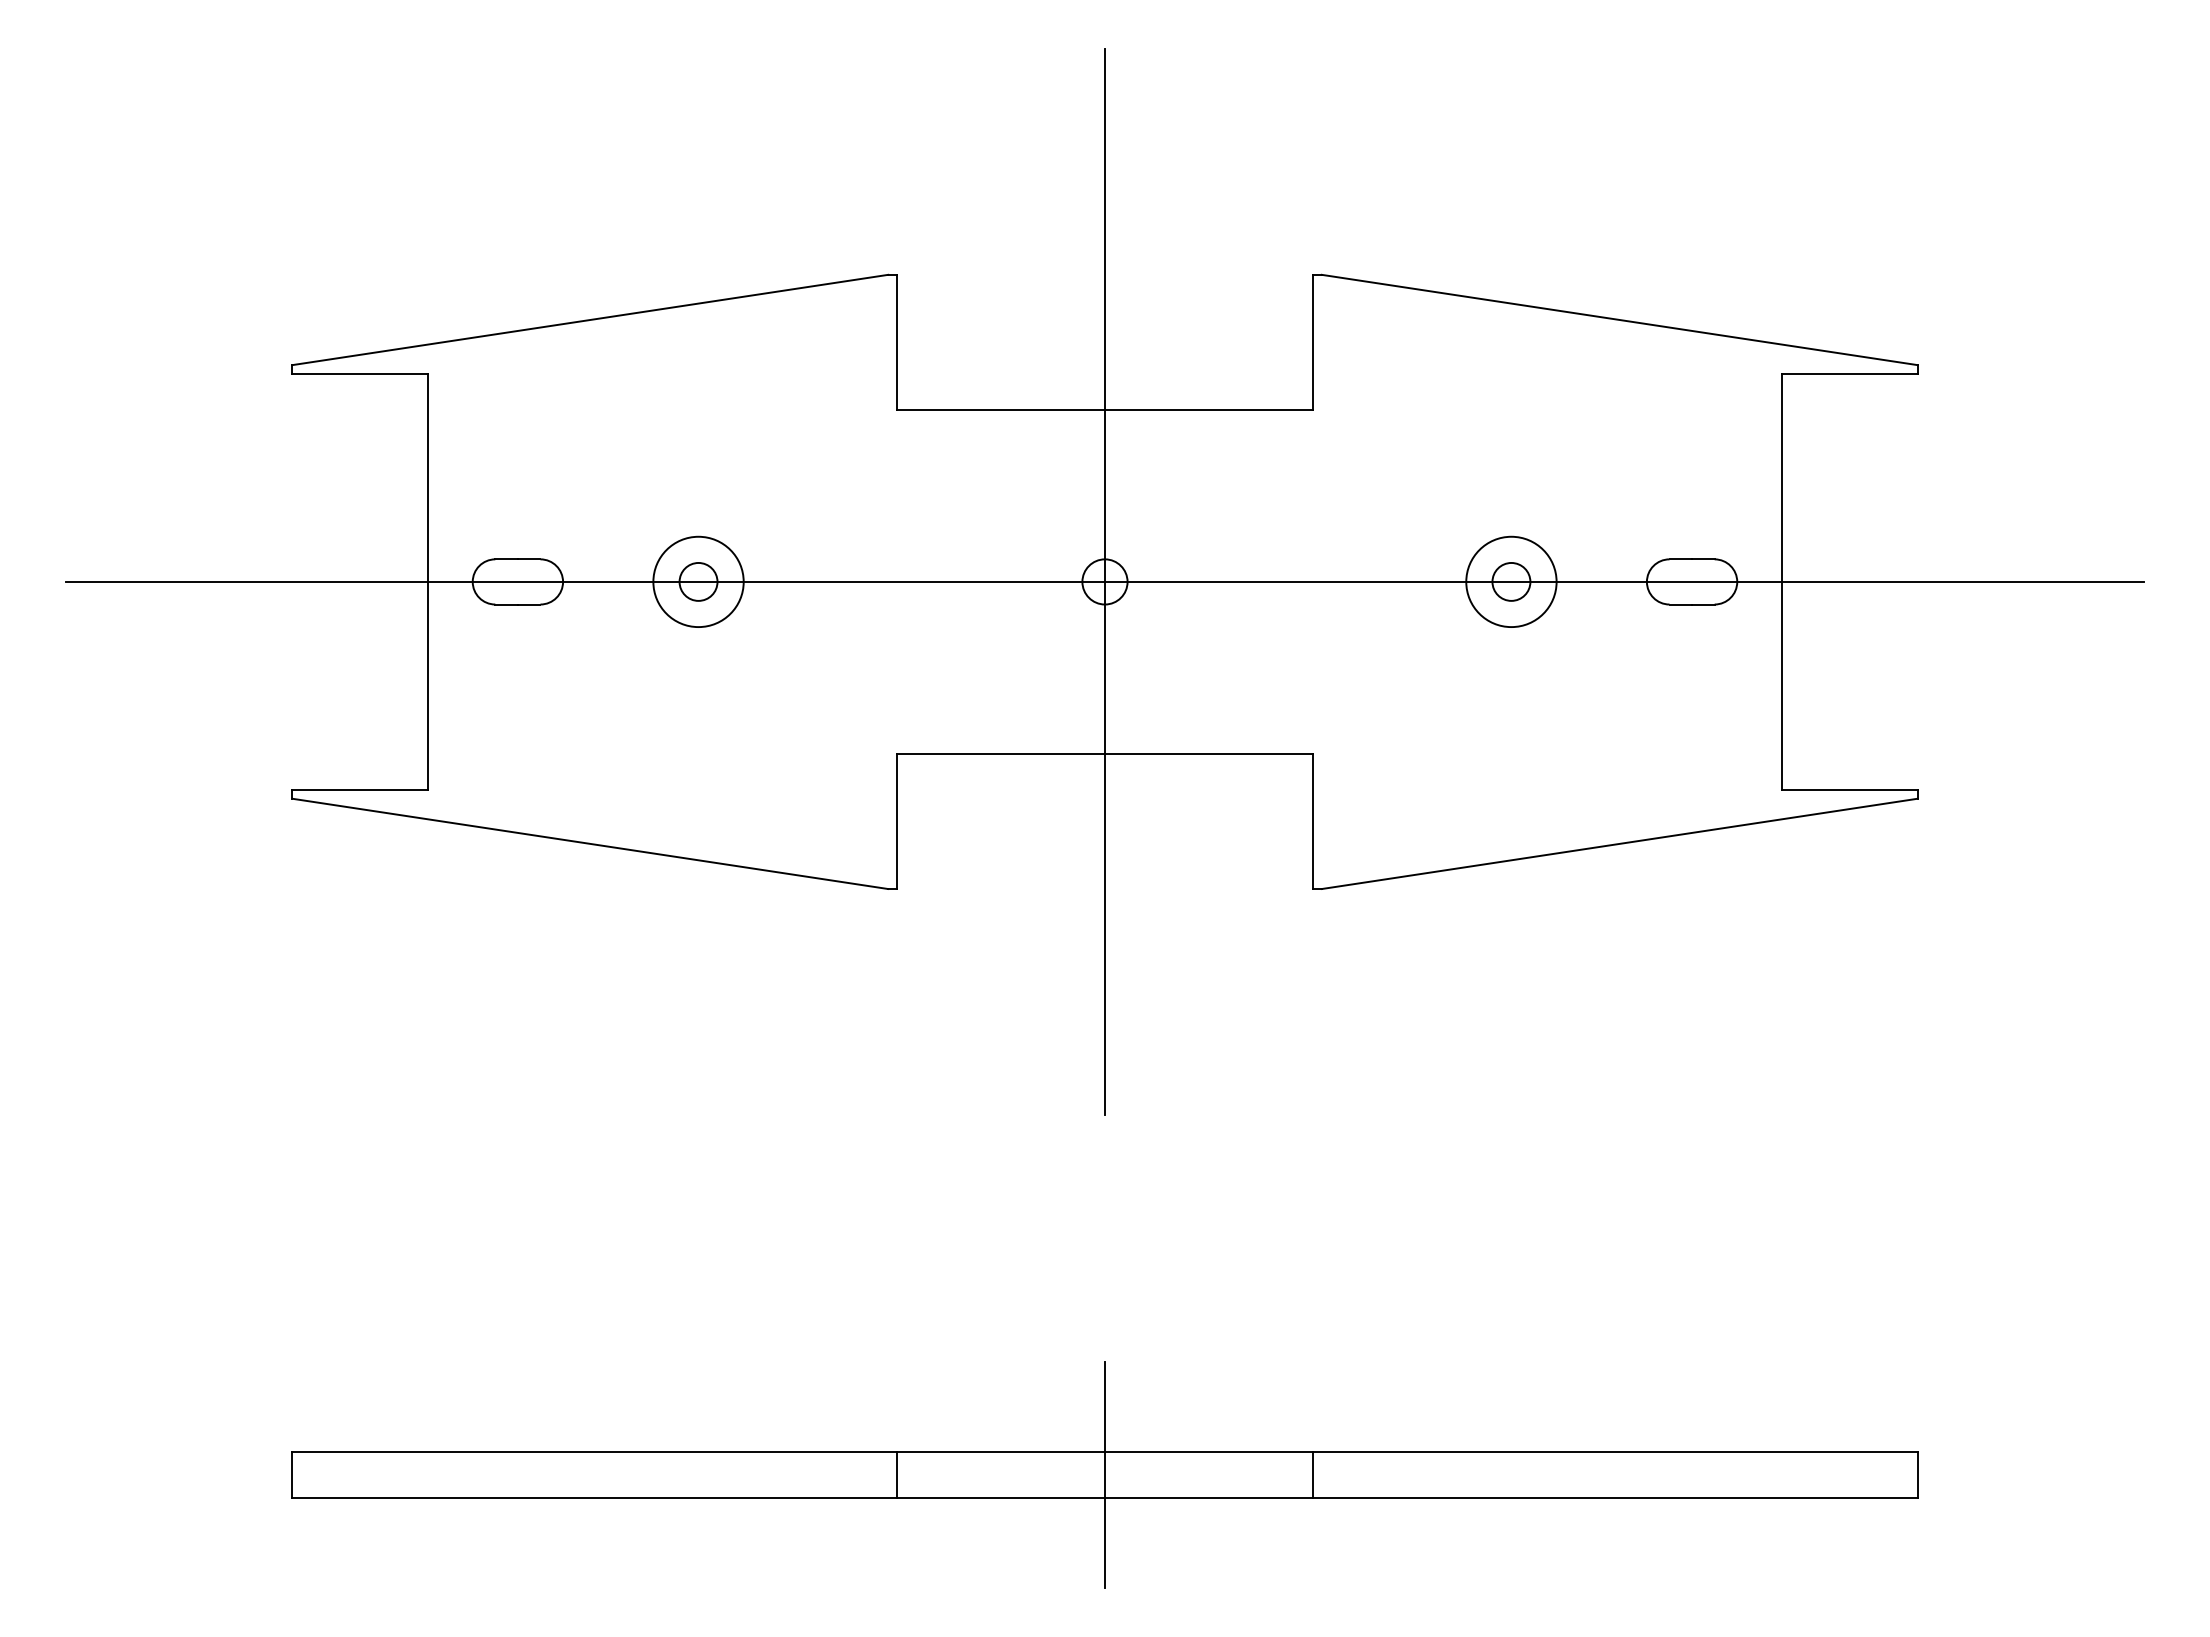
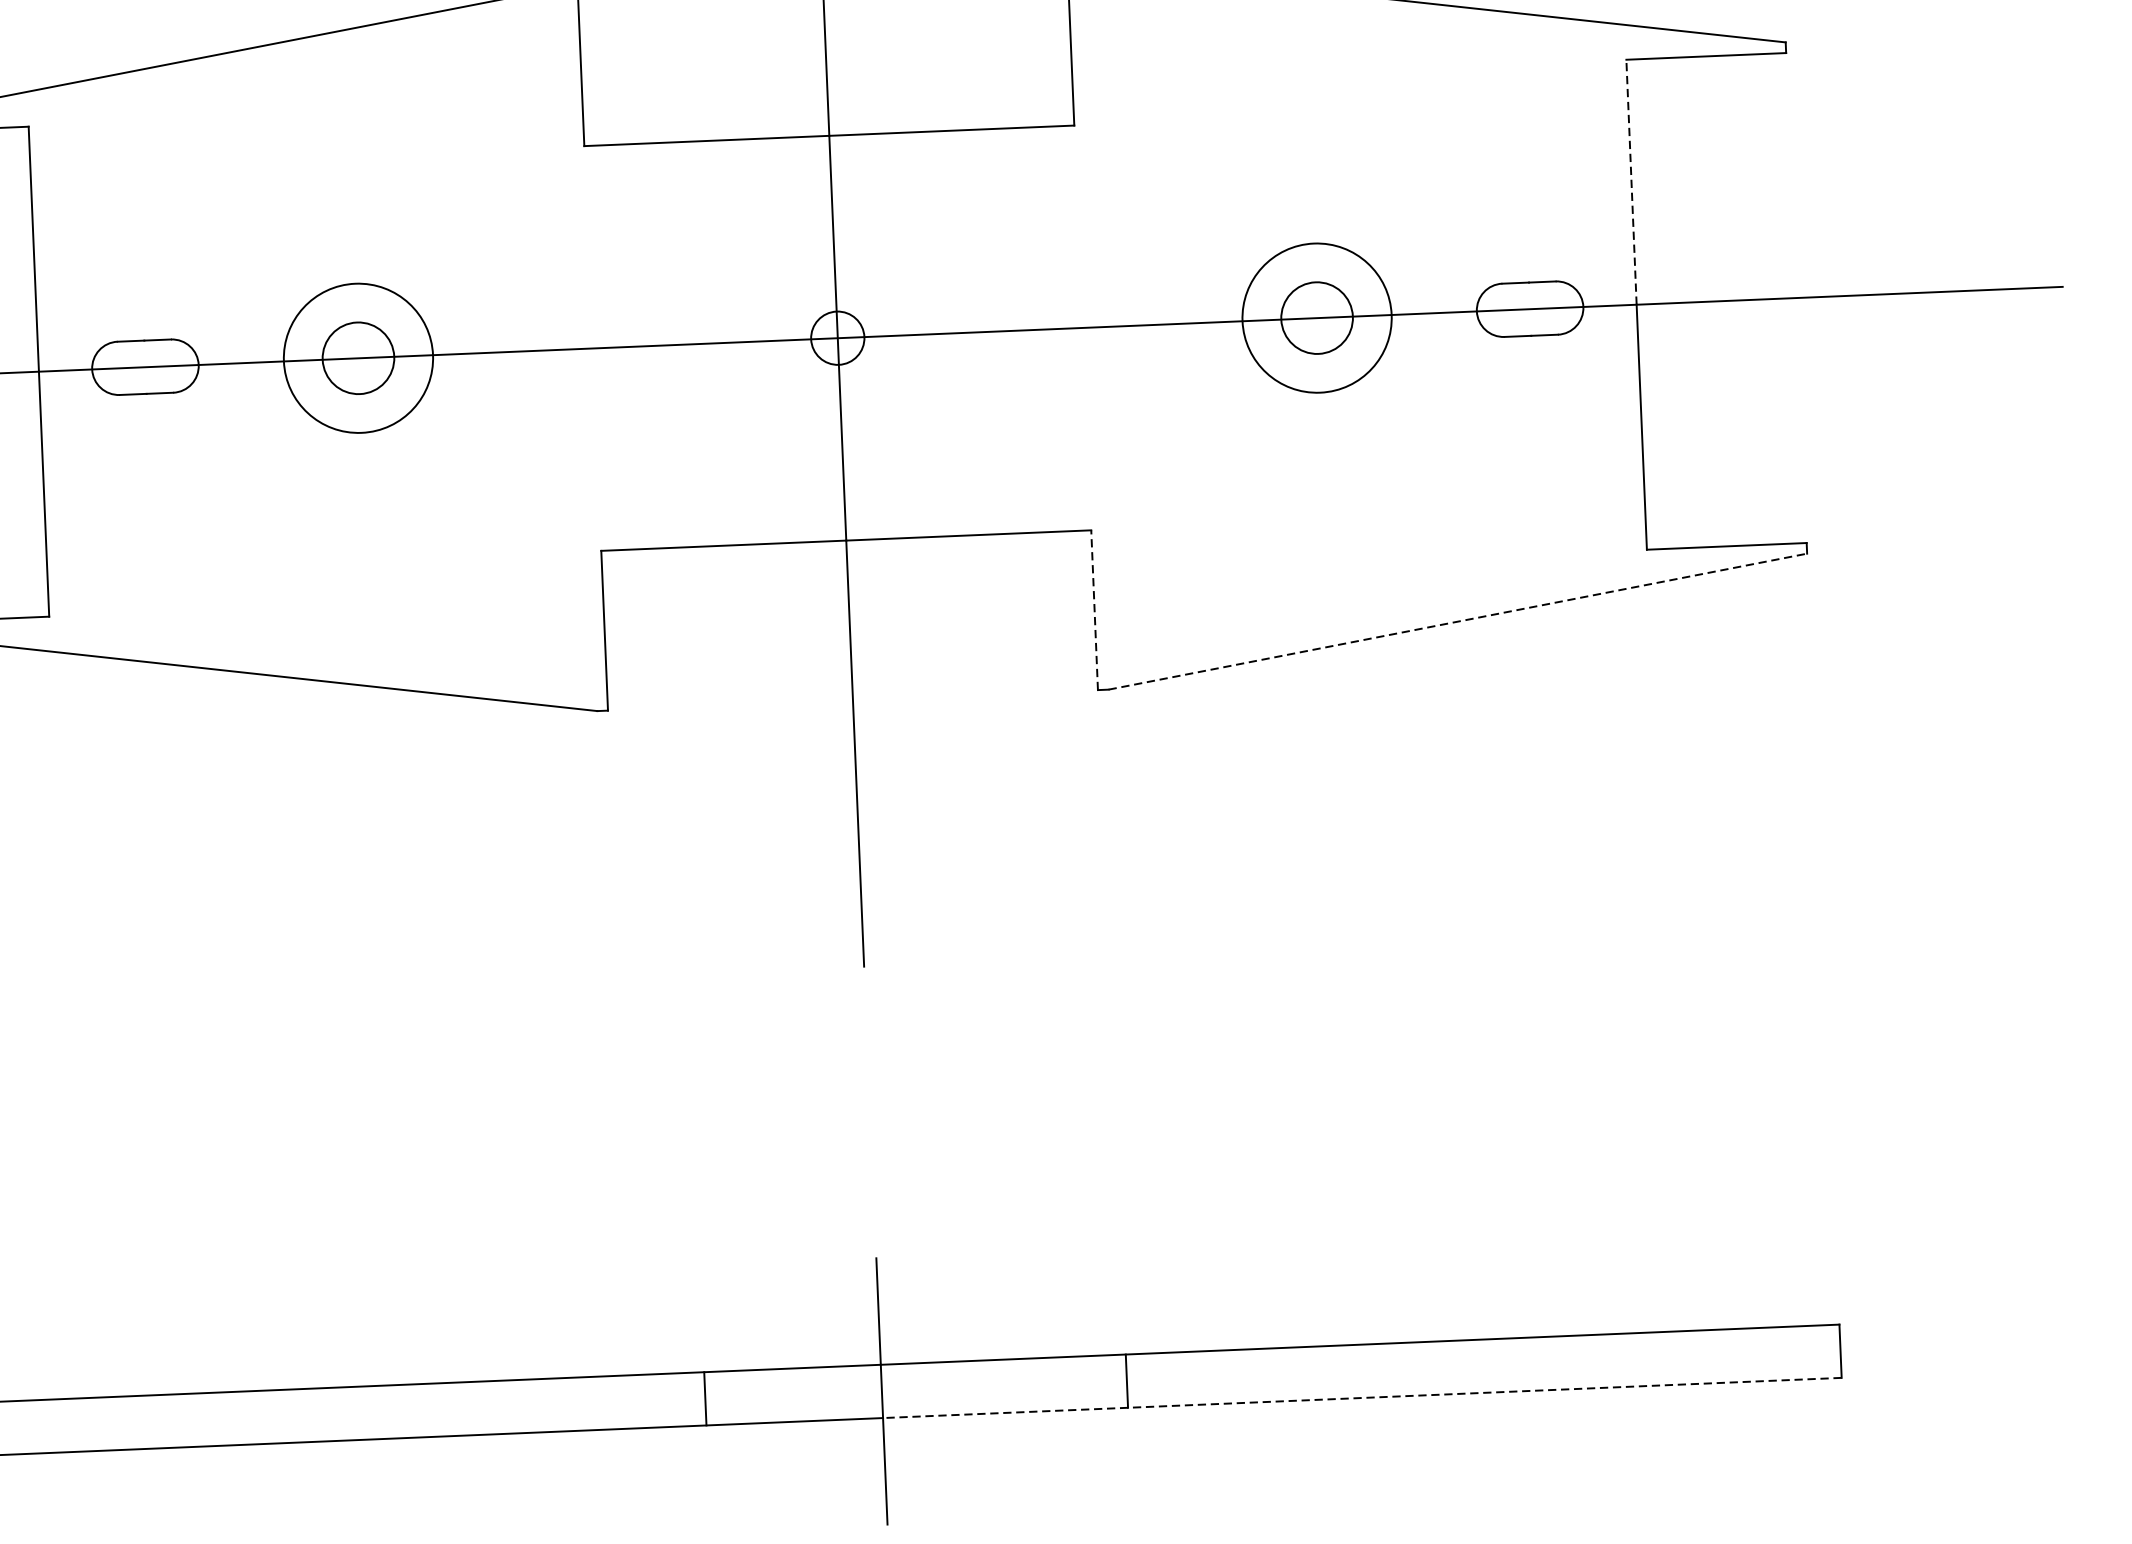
line: (1782, 478) -> (1631, 182), solid -> dashed
circle: (698, 581) -> (358, 357), size x1.4
circle: (698, 581) -> (358, 357), size x1.6
circle: (1511, 581) -> (1317, 317), size x1.4
circle: (1511, 581) -> (1317, 317), size x1.6
line: (1312, 821) -> (1094, 610), solid -> dashed
line: (1620, 843) -> (1458, 621), solid -> dashed
line: (897, 1474) -> (705, 1398), moved
line: (1510, 1497) -> (1361, 1397), solid -> dashed

